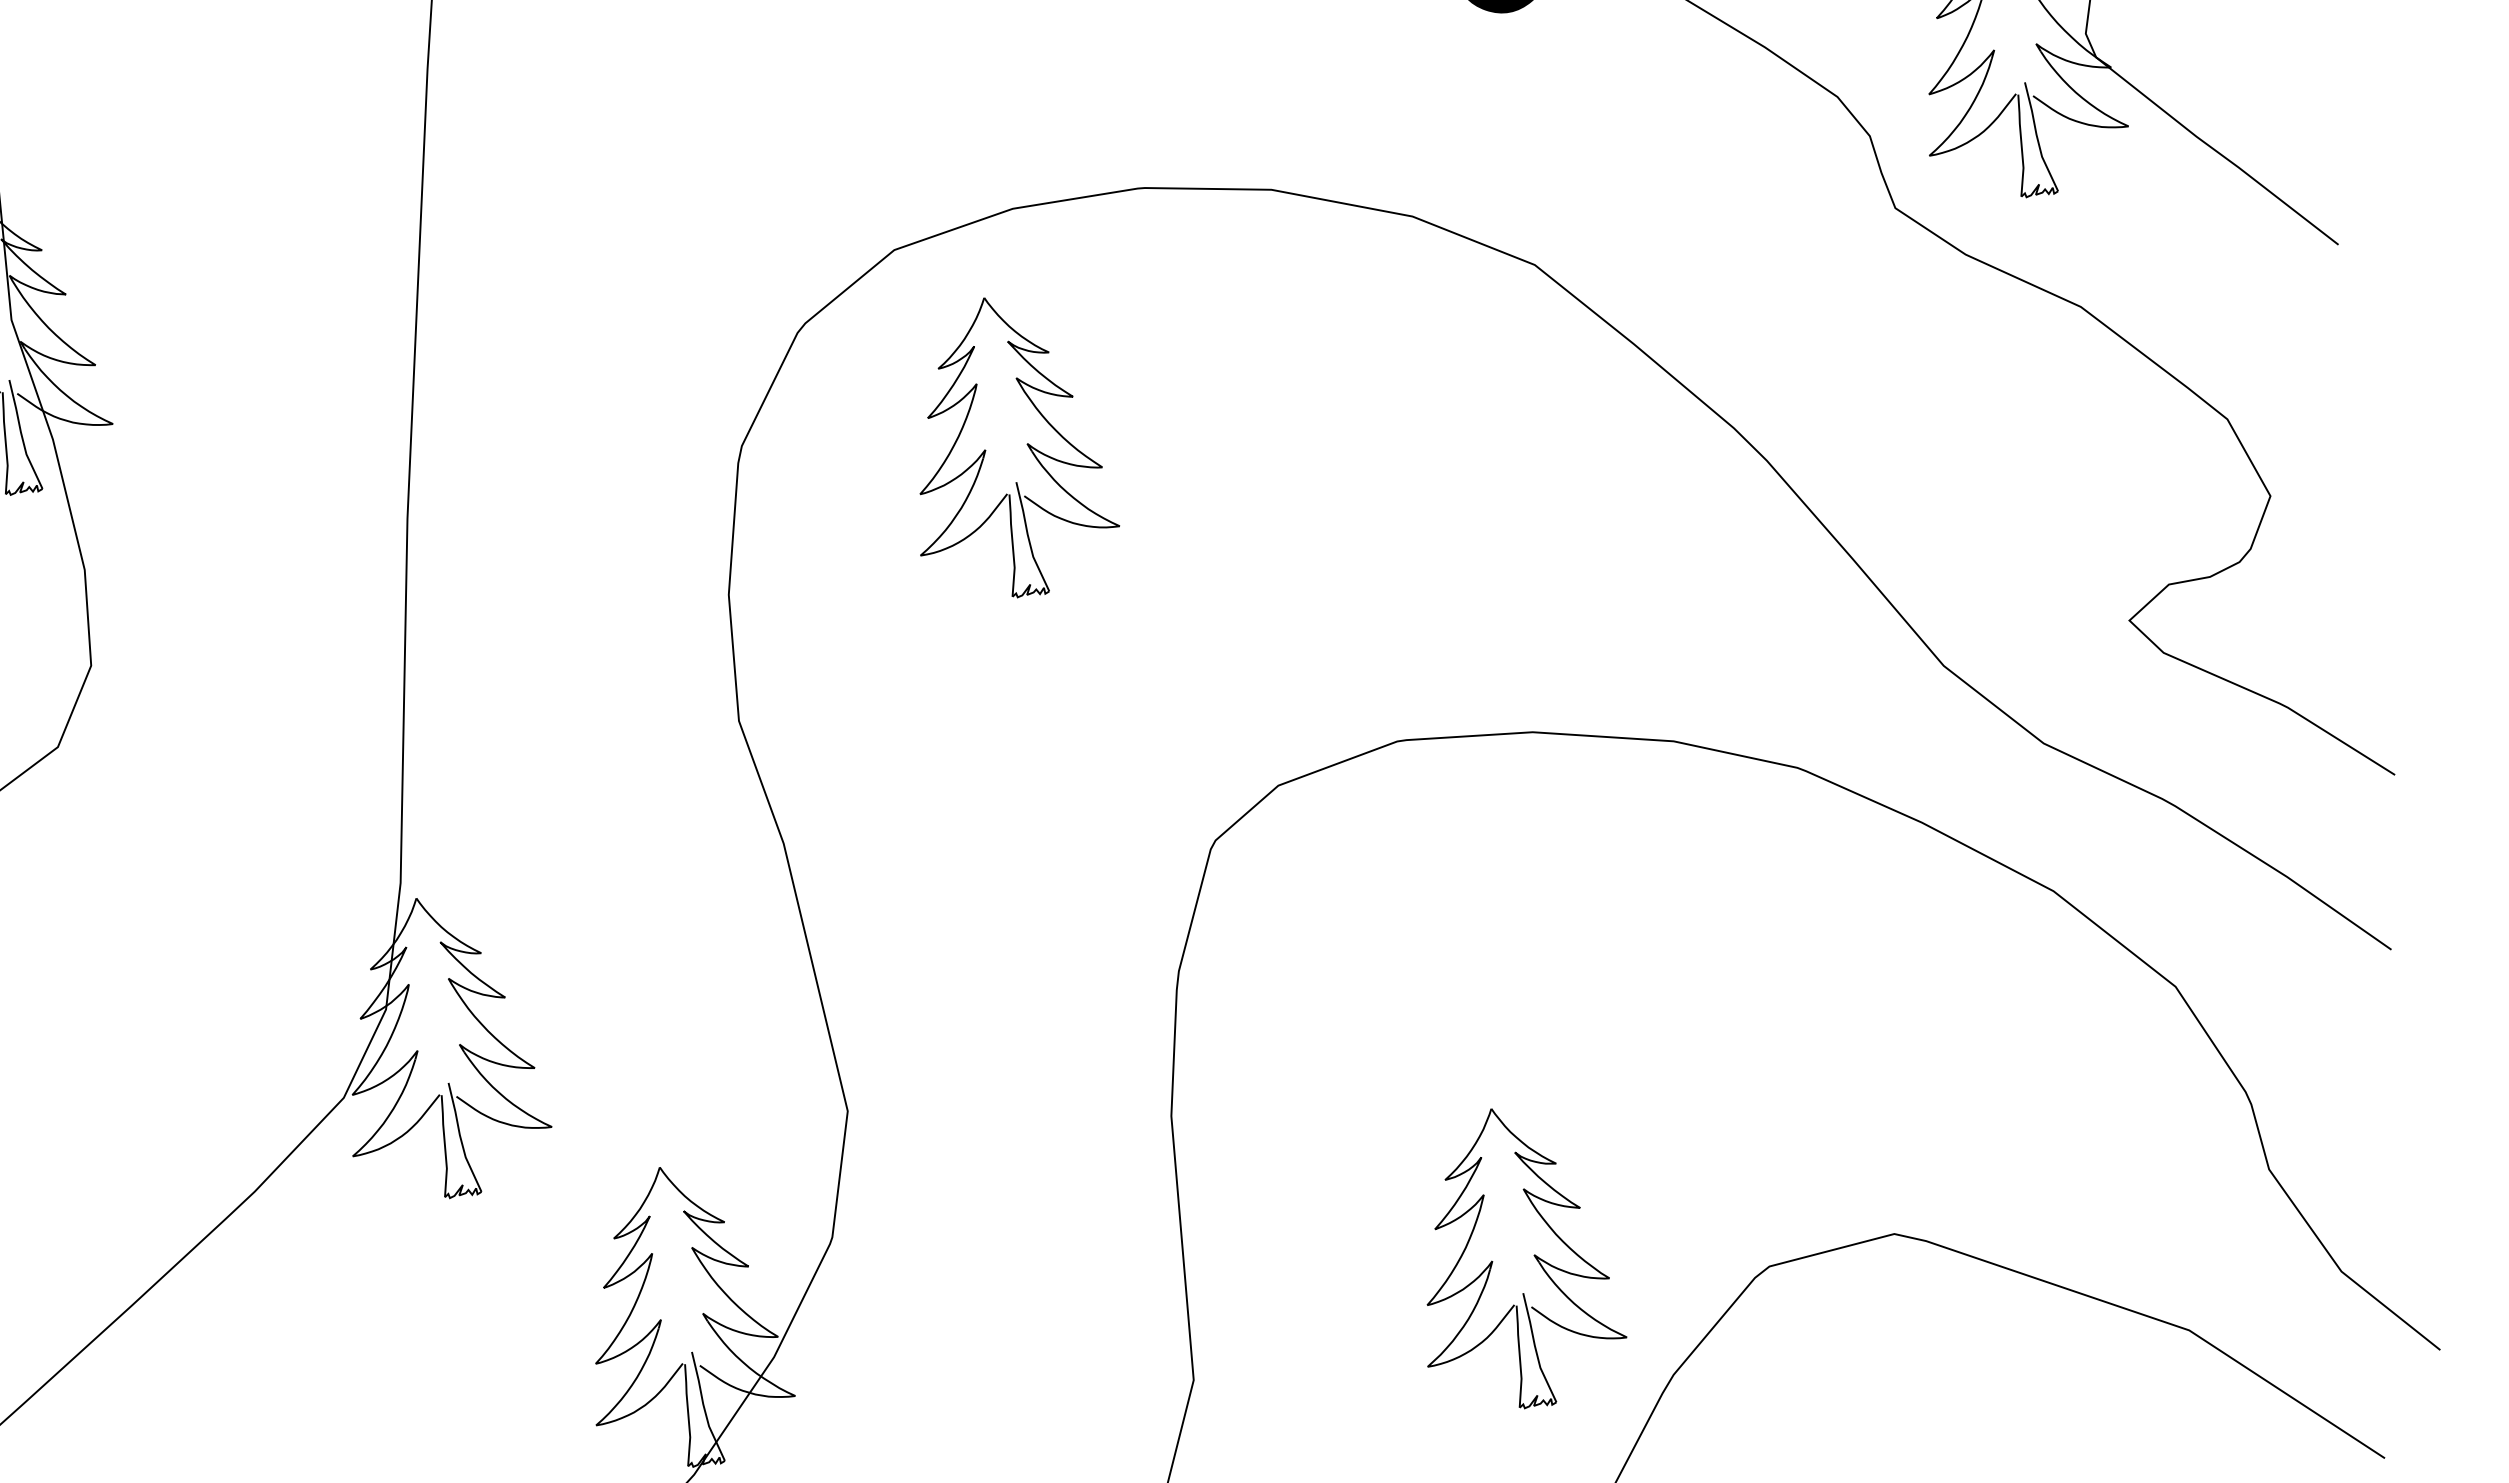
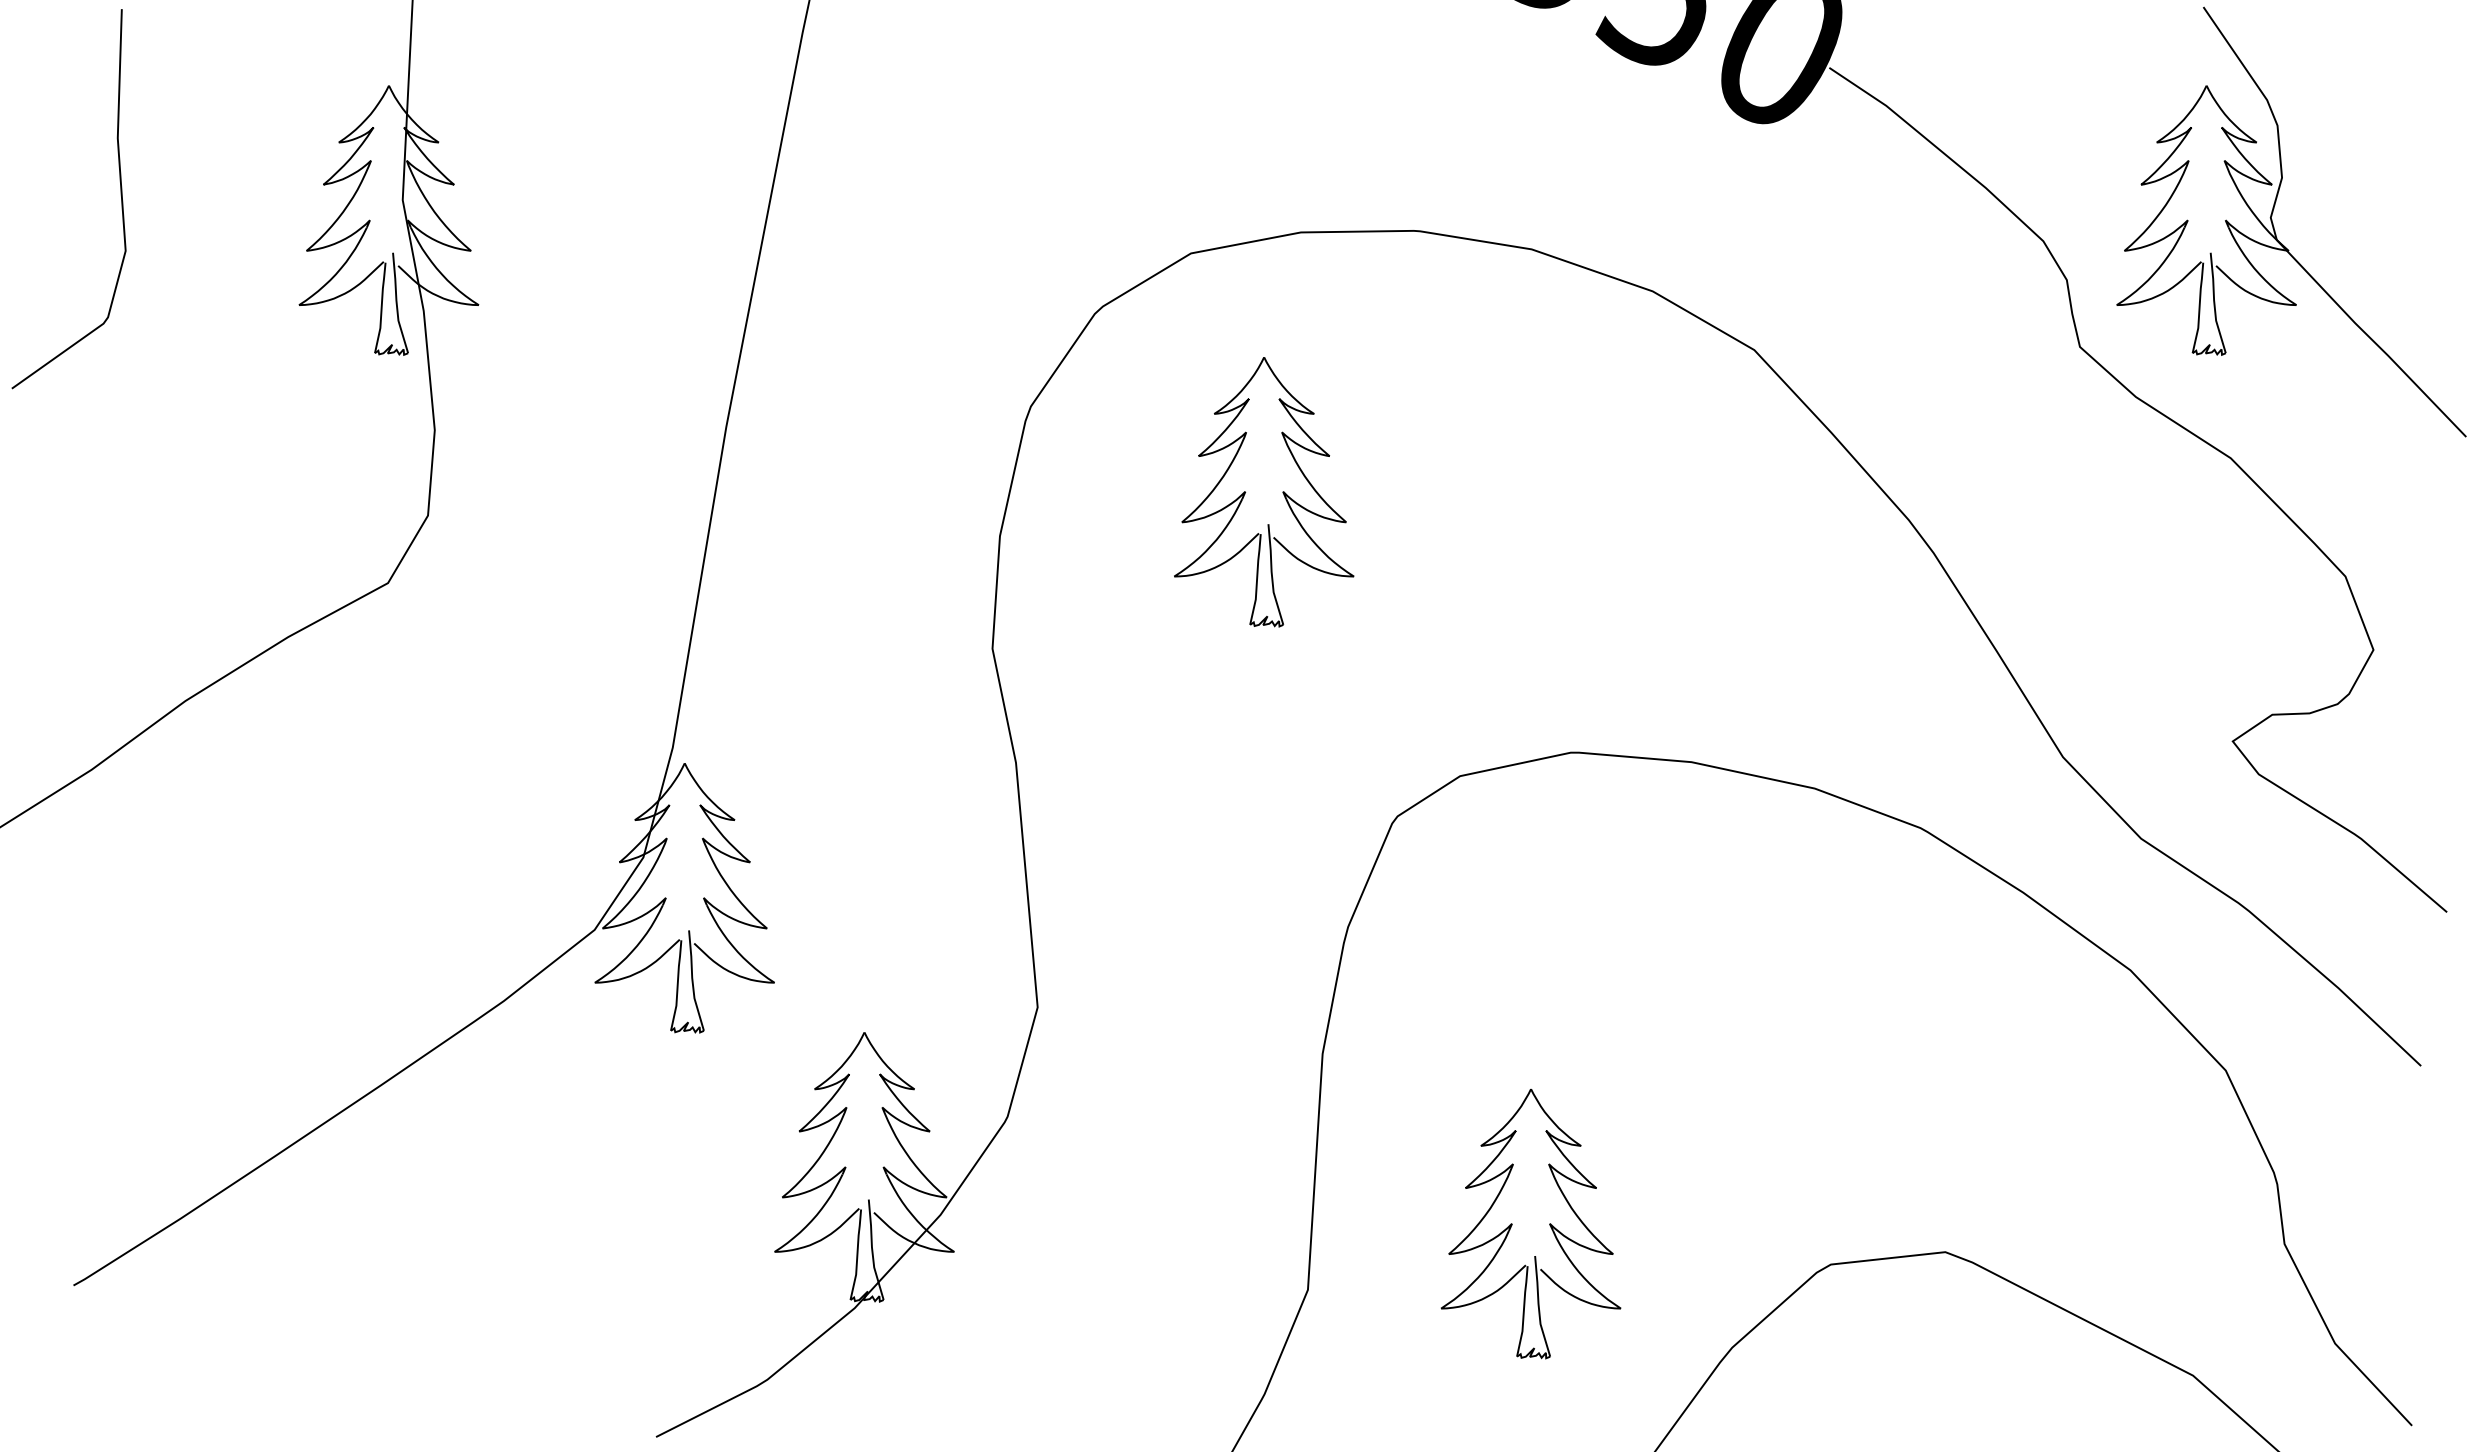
part: (986, 450) -> (1246, 492), moved
part: (1493, 1261) -> (1512, 1224), moved

